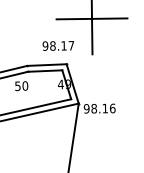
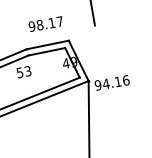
text: (58, 45) -> (46, 23), moved
text: (25, 85) -> (28, 70), 50 -> 53
text: (94, 108) -> (106, 83), 98.16 -> 94.16

